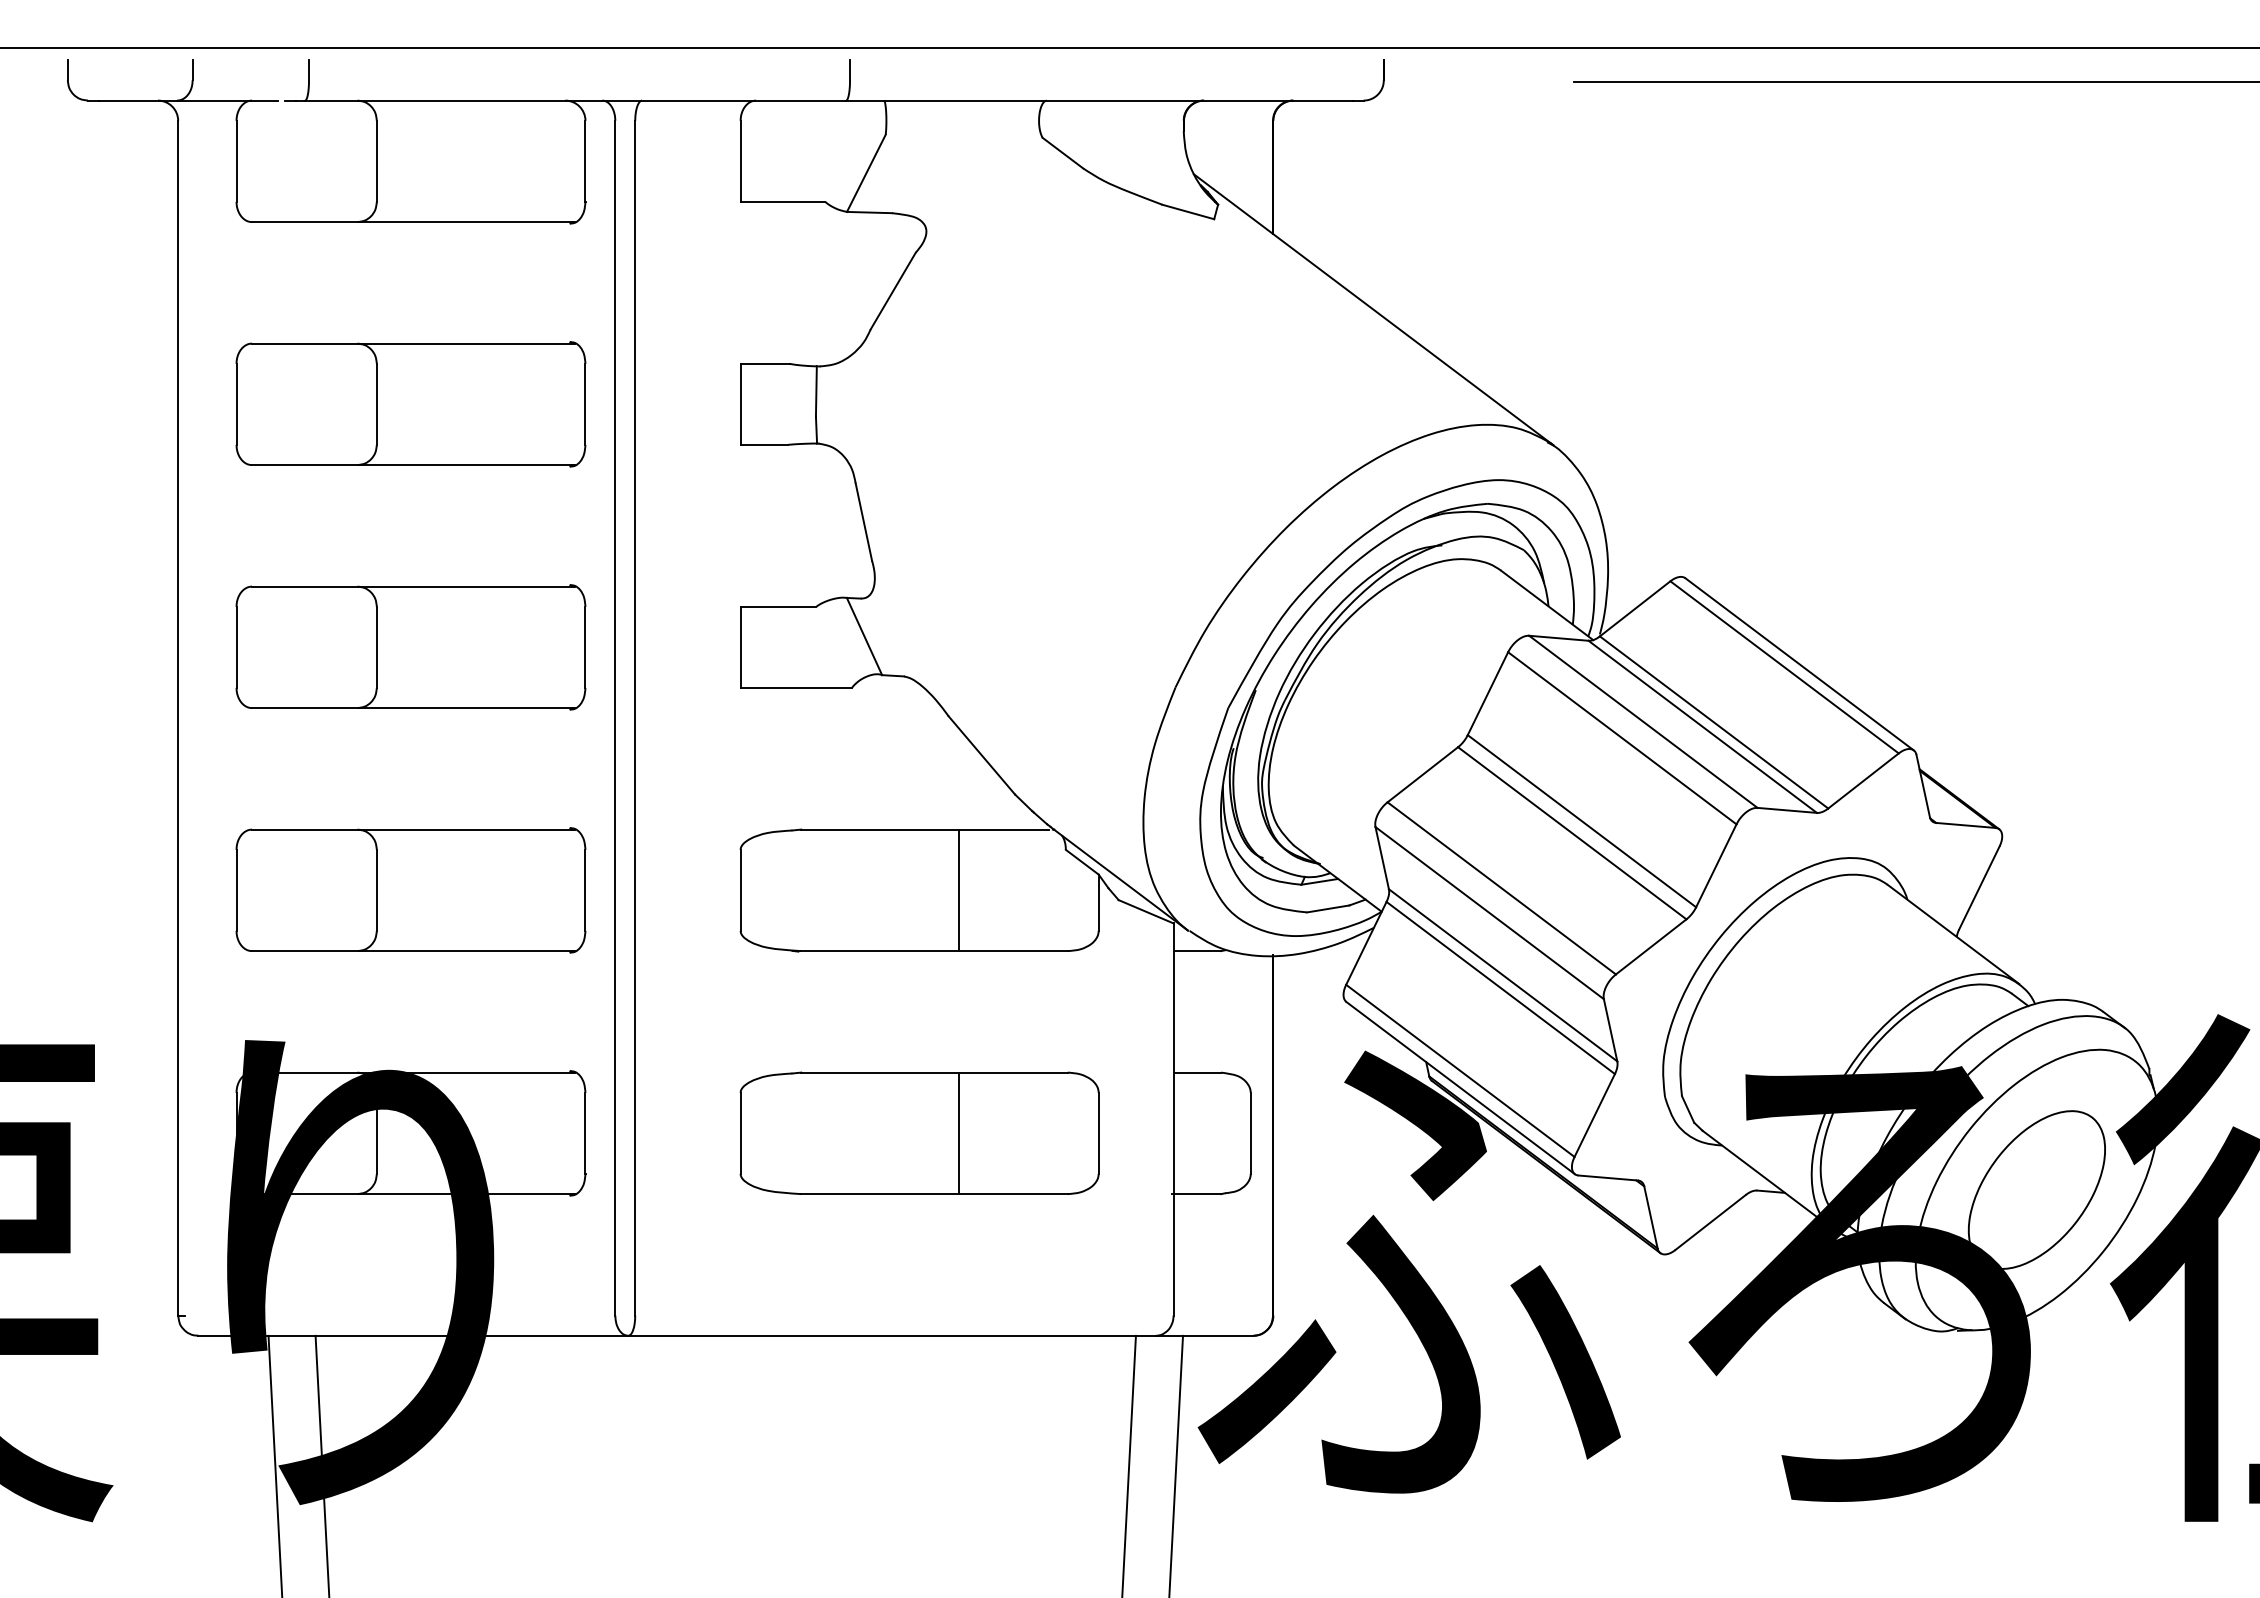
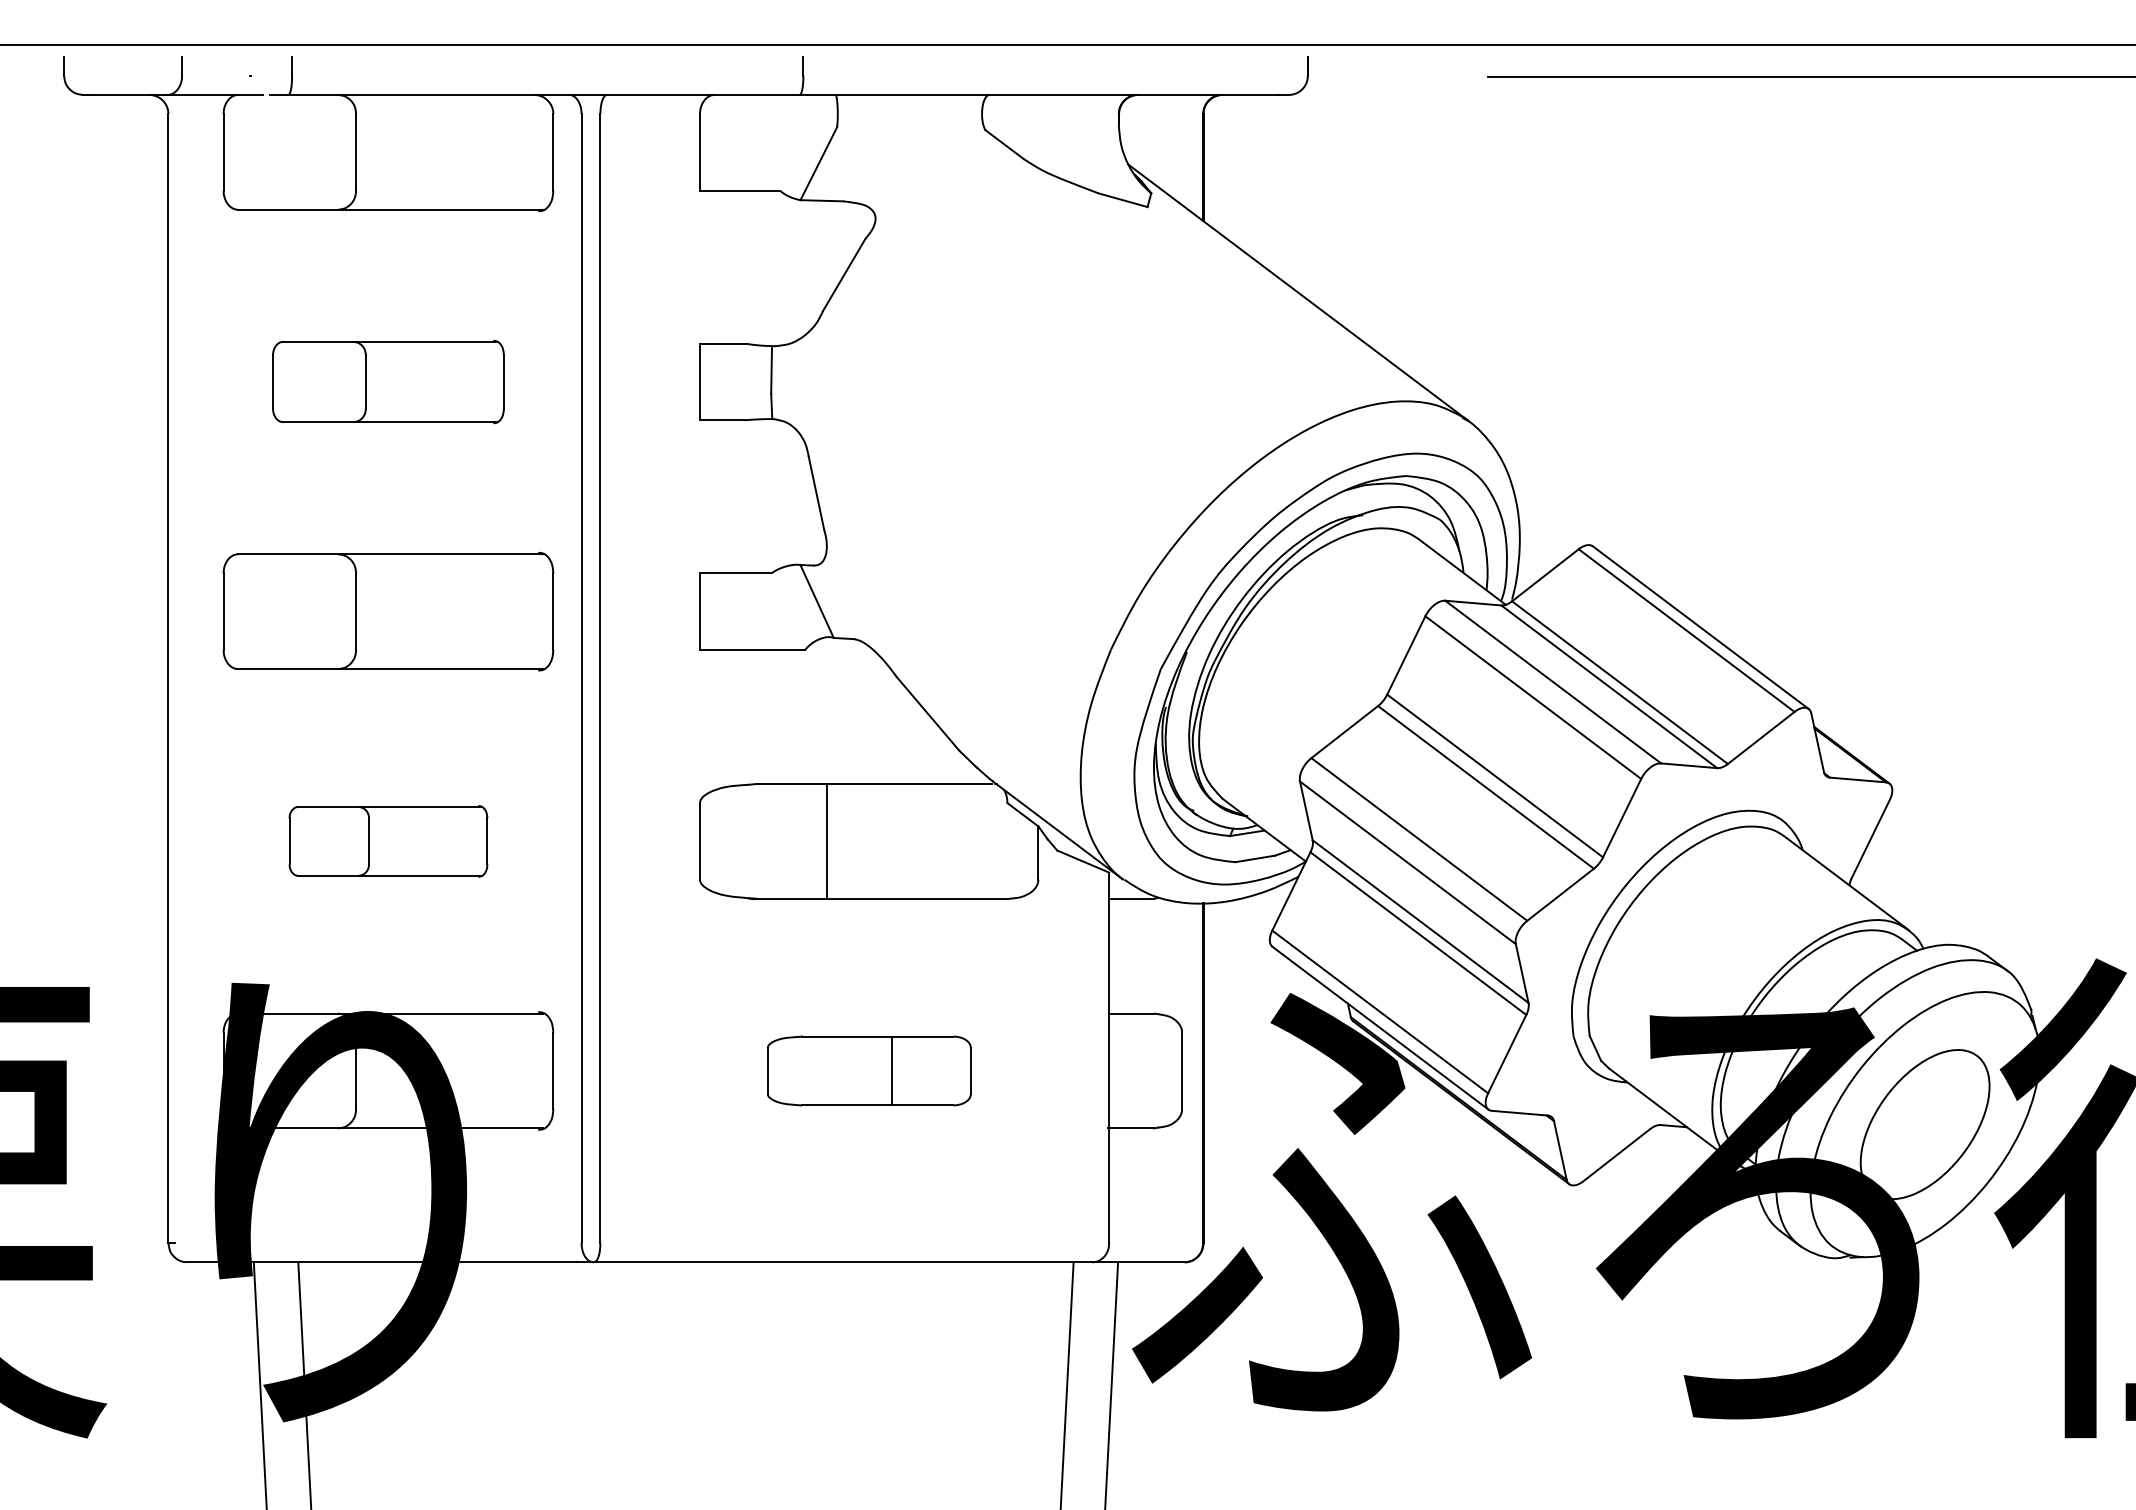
part: (411, 403) -> (388, 381), size x0.7
line: (959, 889) -> (826, 840), moved
part: (411, 890) -> (388, 841), size x0.6
part: (919, 1132) -> (869, 1070), size x0.6

